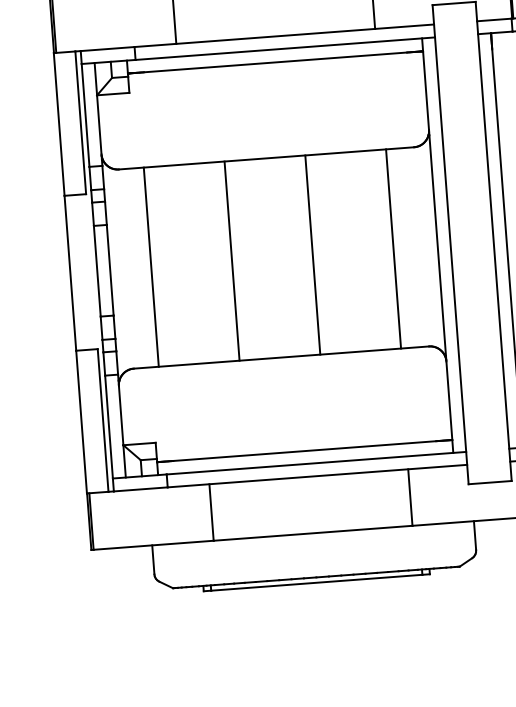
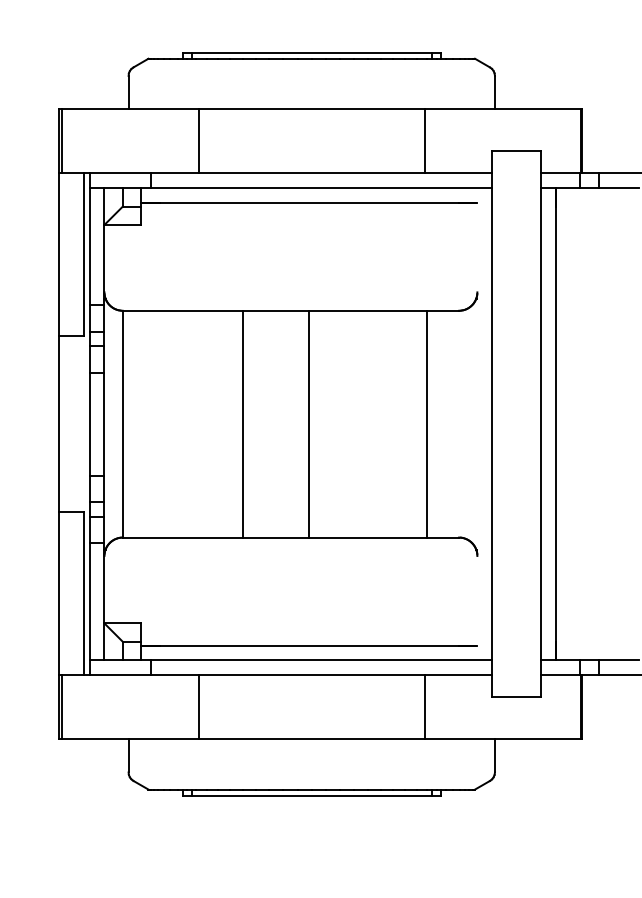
line: (437, 245) -> (477, 424), removed
line: (313, 254) -> (309, 423), moved
line: (151, 266) -> (123, 423), moved

